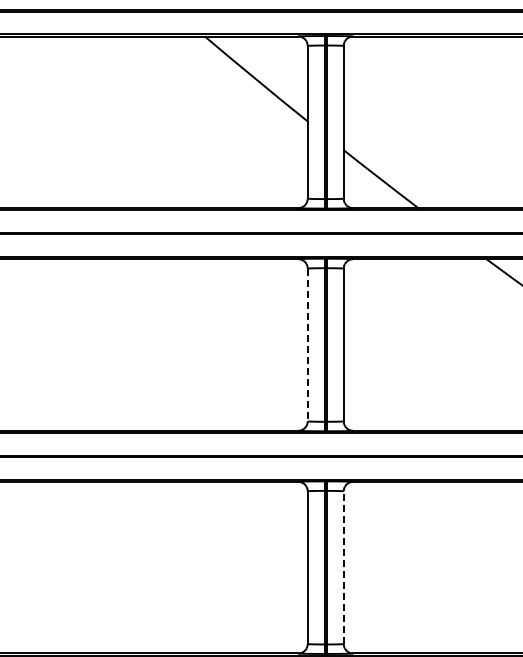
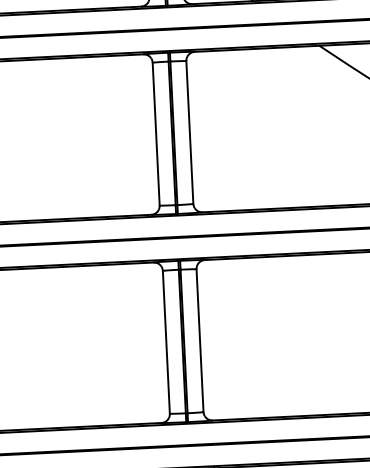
line: (307, 345) -> (156, 134), dashed -> solid
line: (343, 567) -> (199, 340), dashed -> solid

